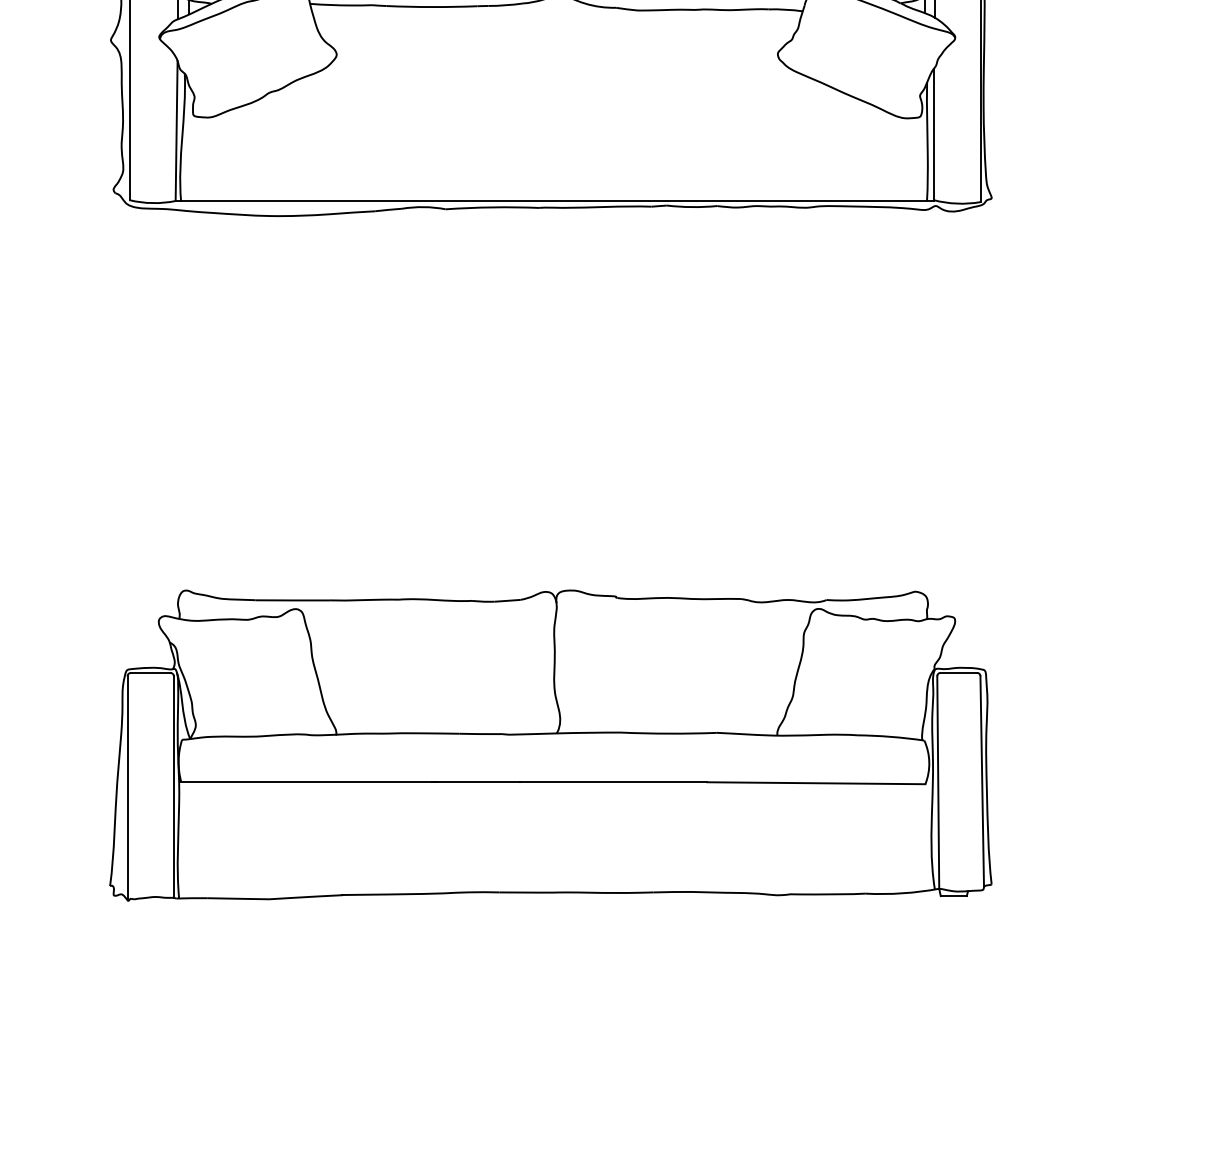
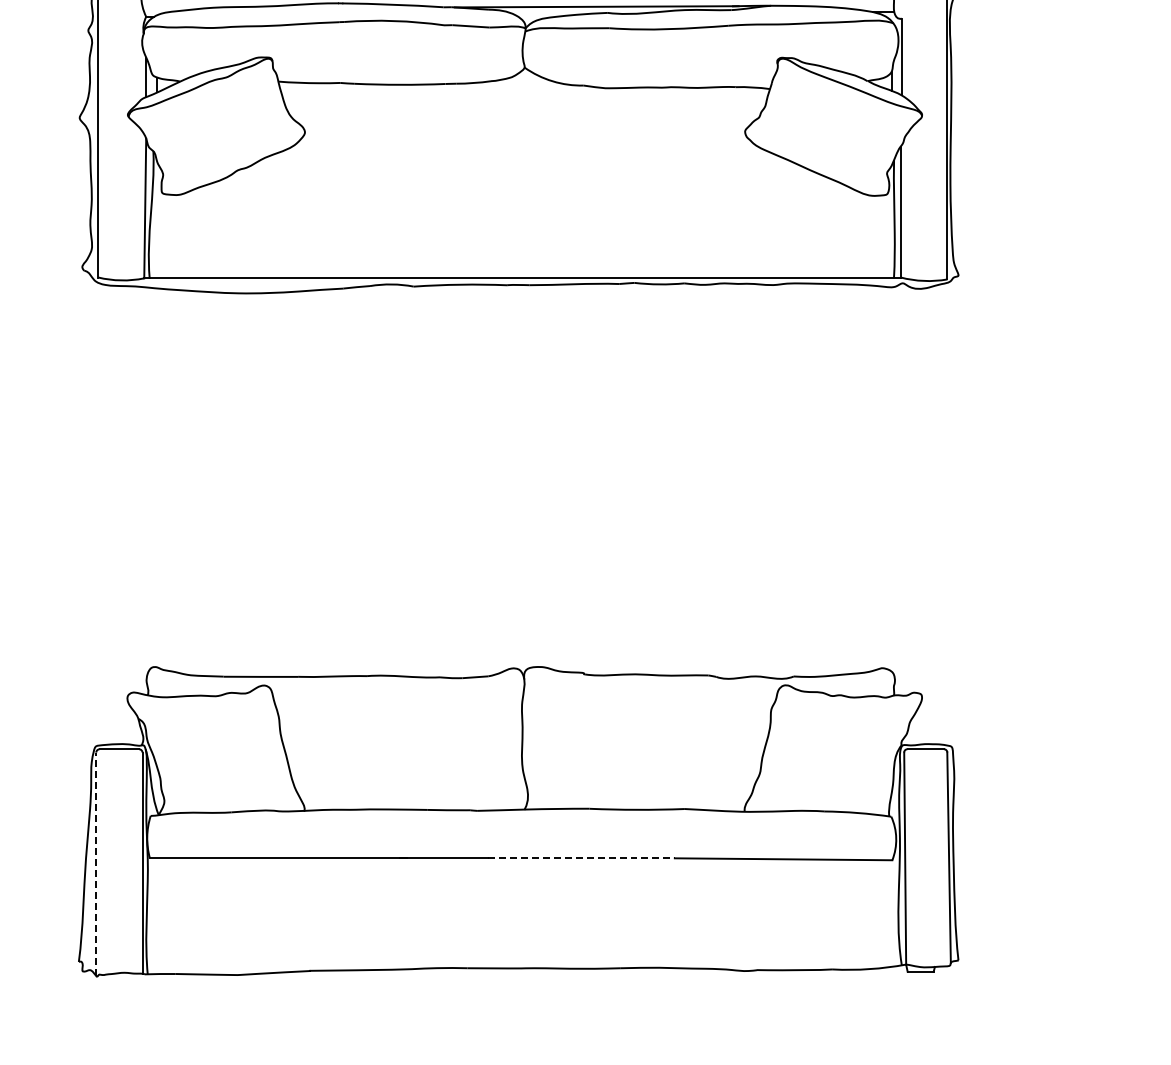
line: (613, 782) -> (581, 858), solid -> dashed
line: (127, 788) -> (96, 864), solid -> dashed

